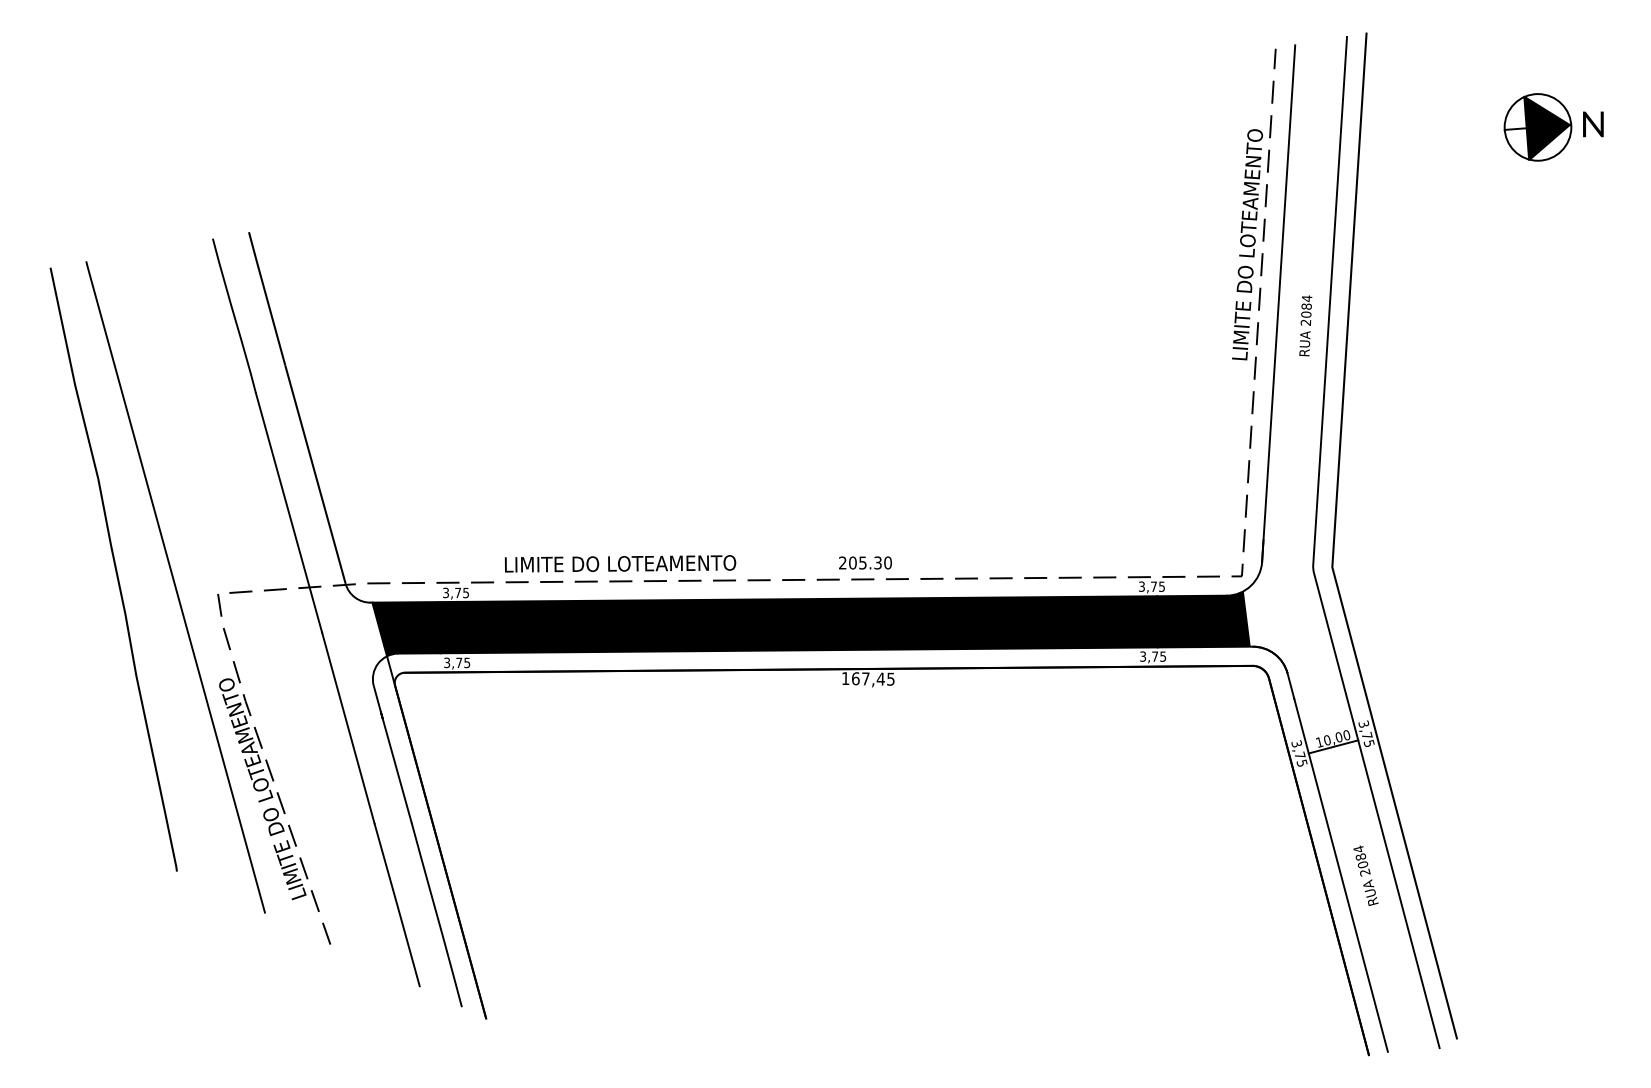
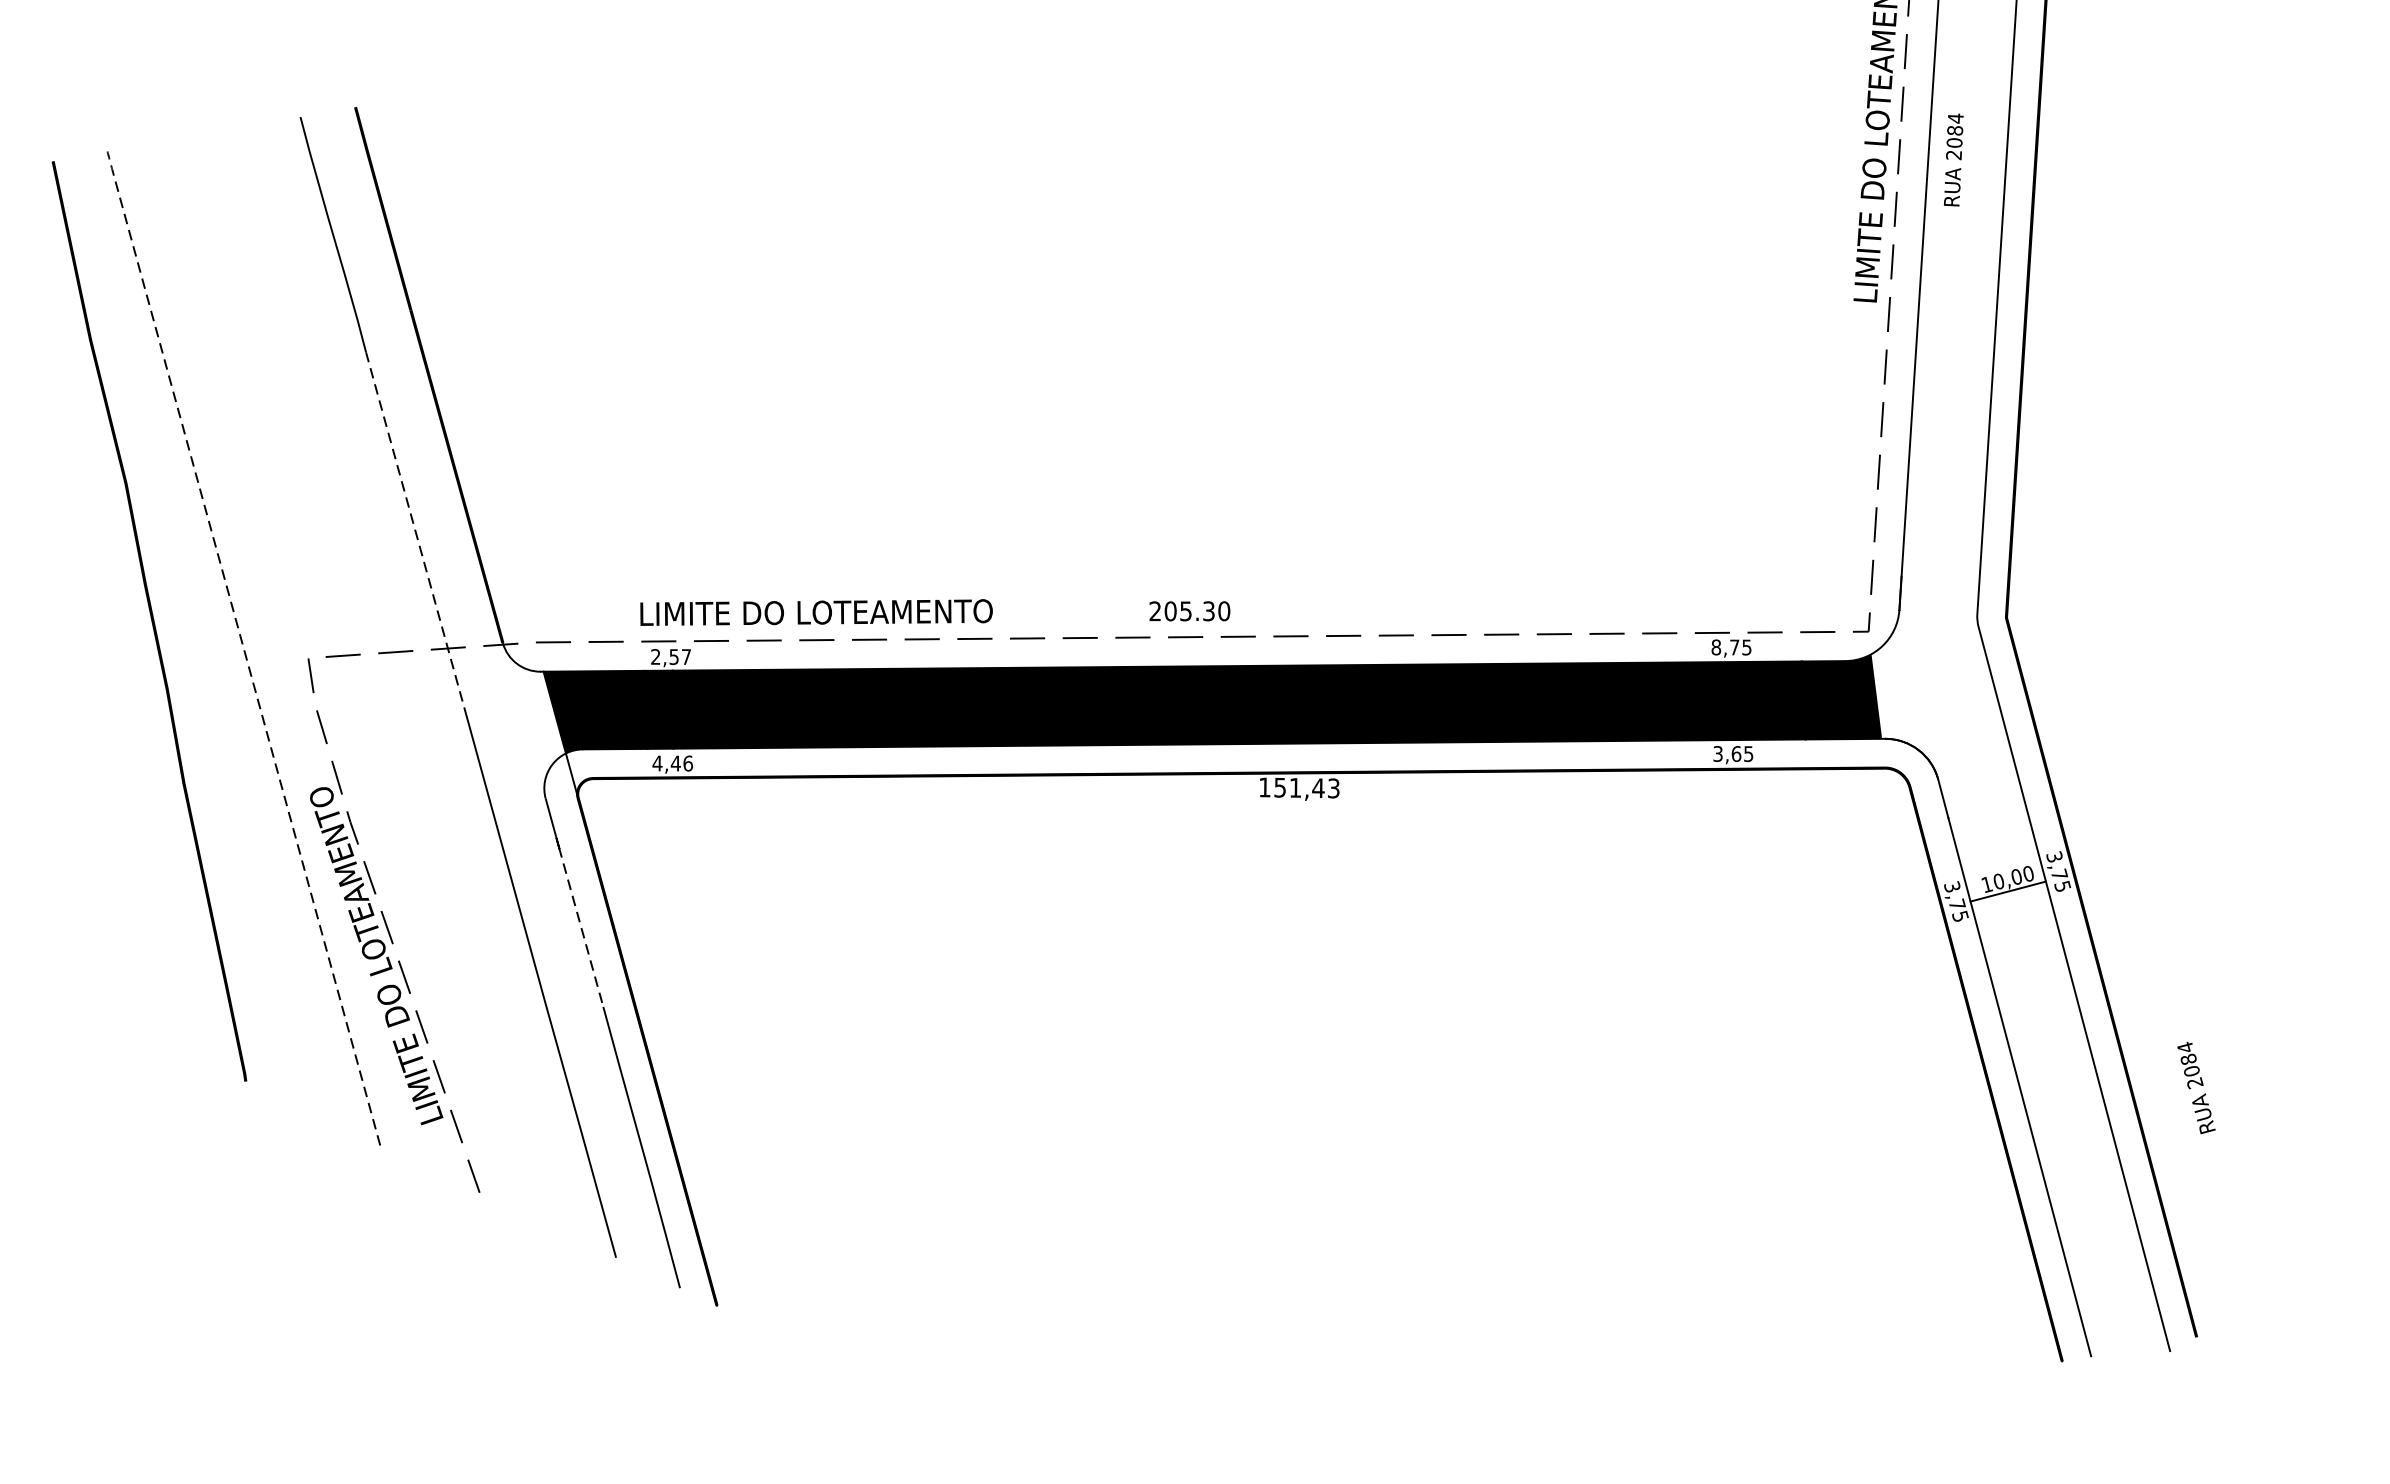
text: (1305, 325) -> (1953, 159), moved
line: (288, 512) -> (415, 534), solid -> dashed
text: (865, 562) -> (1189, 610), moved
text: (620, 563) -> (816, 612), moved
line: (174, 583) -> (242, 642), solid -> dashed
text: (1141, 586) -> (1715, 647), 3,75 -> 8,75
text: (455, 593) -> (670, 657), 3,75 -> 2,57
text: (1155, 656) -> (1736, 753), 3,75 -> 3,65
text: (456, 662) -> (671, 762), 3,75 -> 4,46
text: (873, 678) -> (1307, 787), 167,45 -> 151,43
line: (397, 770) -> (581, 927), solid -> dashed
text: (1365, 875) -> (2195, 1087), moved

